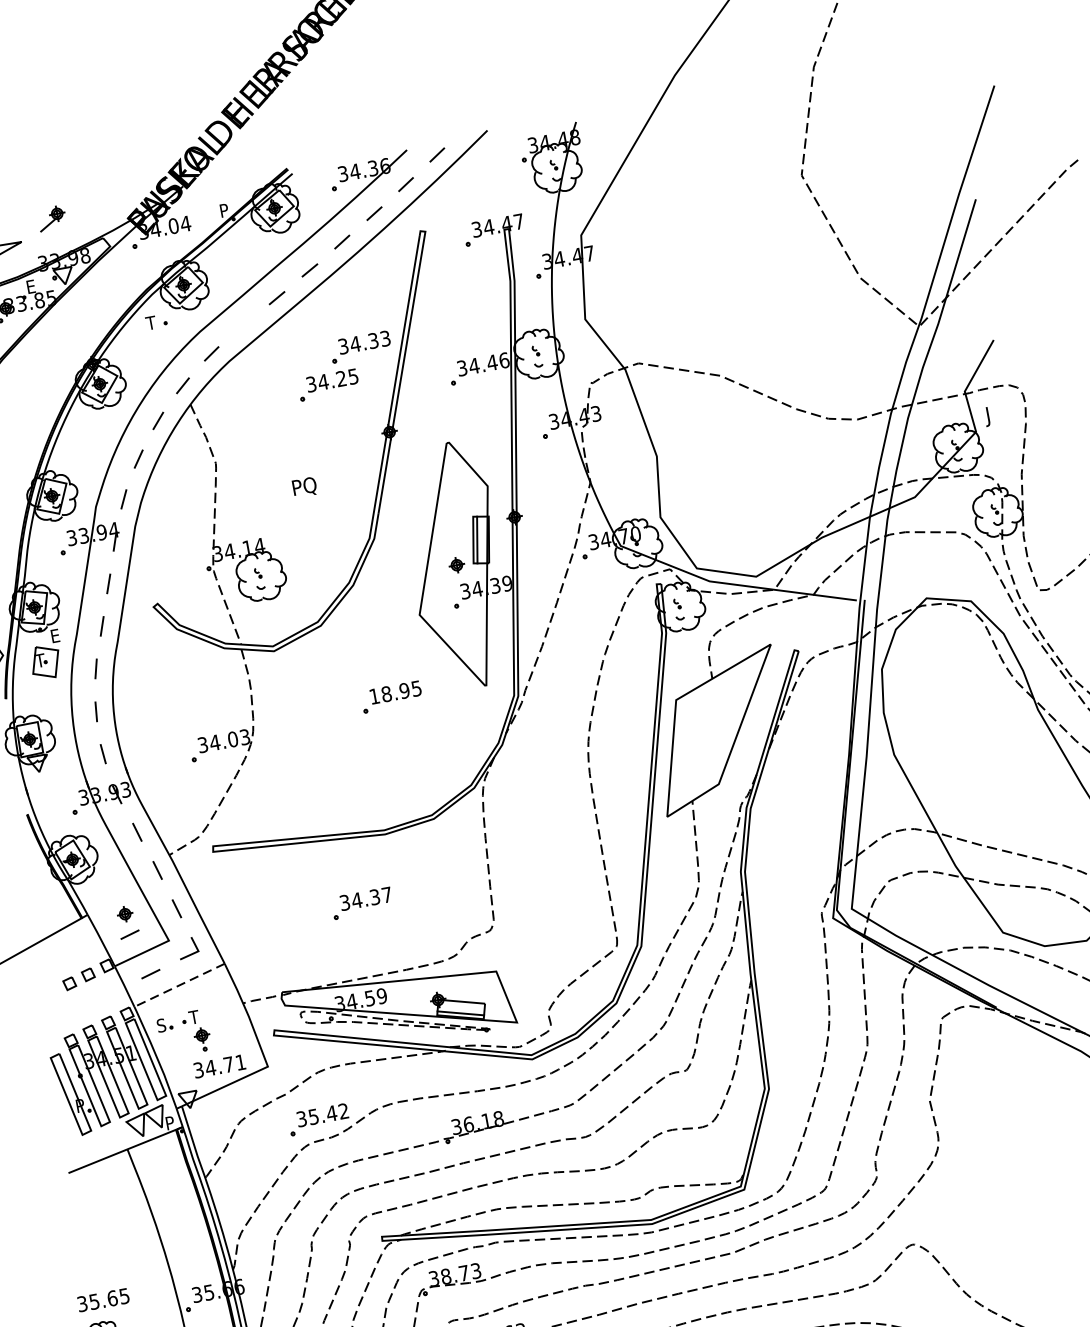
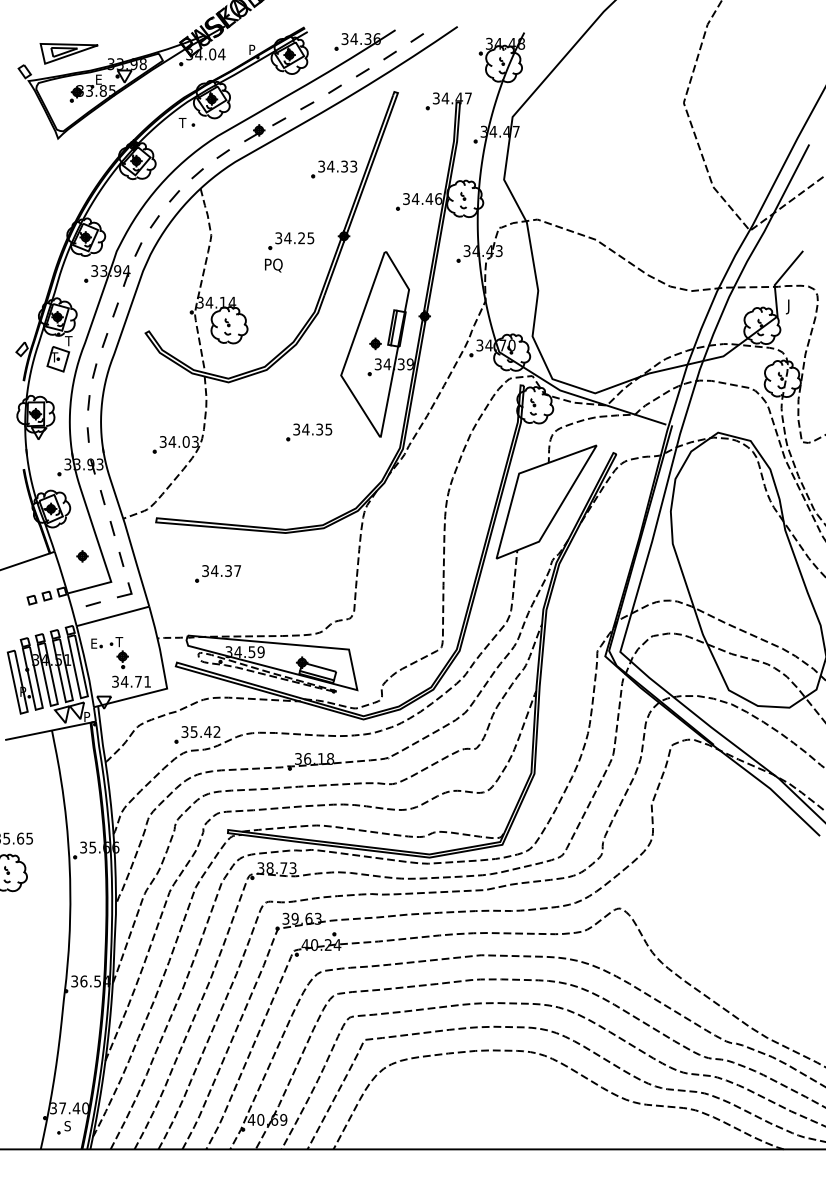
part: (51, 217) -> (254, 132), moved
part: (328, 385) -> (291, 241), moved
text: (54, 636) -> (68, 341), E -> T
text: (389, 693) -> (308, 429), 18.95 -> 34.35
part: (361, 903) -> (217, 573), moved
line: (128, 933) -> (82, 571), removed
line: (178, 985) -> (112, 616), dashed -> solid
text: (161, 1025) -> (94, 643), S -> E

